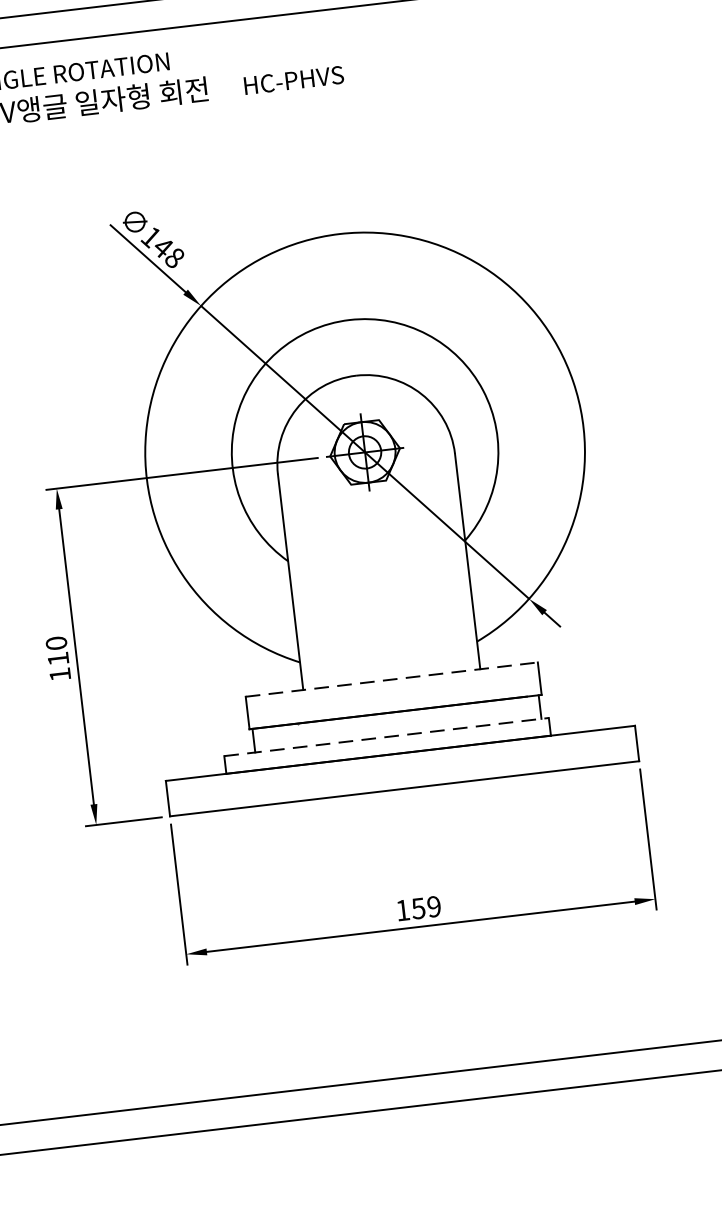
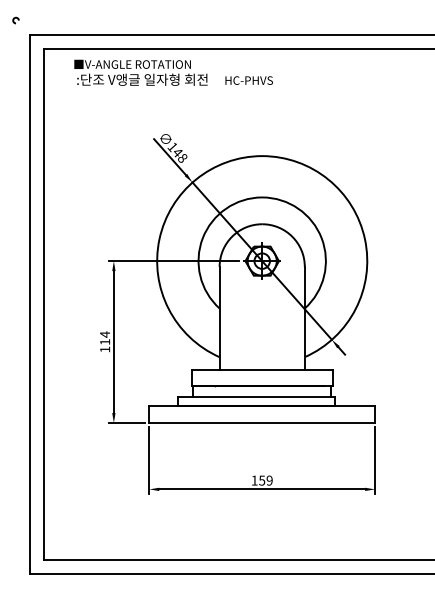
text: (57, 643) -> (105, 334), 110 -> 114
line: (392, 679) -> (262, 370), dashed -> solid
line: (388, 736) -> (257, 397), dashed -> solid

